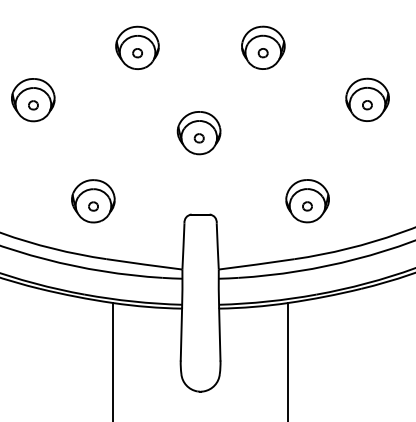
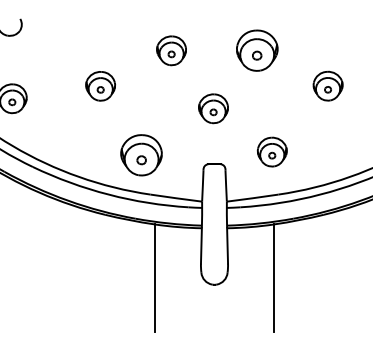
part: (262, 47) -> (256, 50), size x1.4
part: (93, 200) -> (141, 154), size x1.4
part: (306, 200) -> (271, 151), moved

